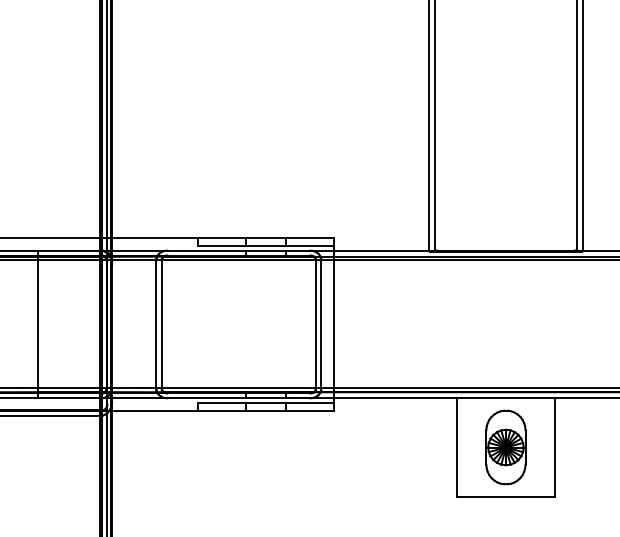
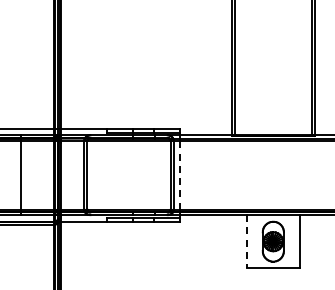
line: (334, 324) -> (180, 175), solid -> dashed
line: (456, 447) -> (246, 241), solid -> dashed

